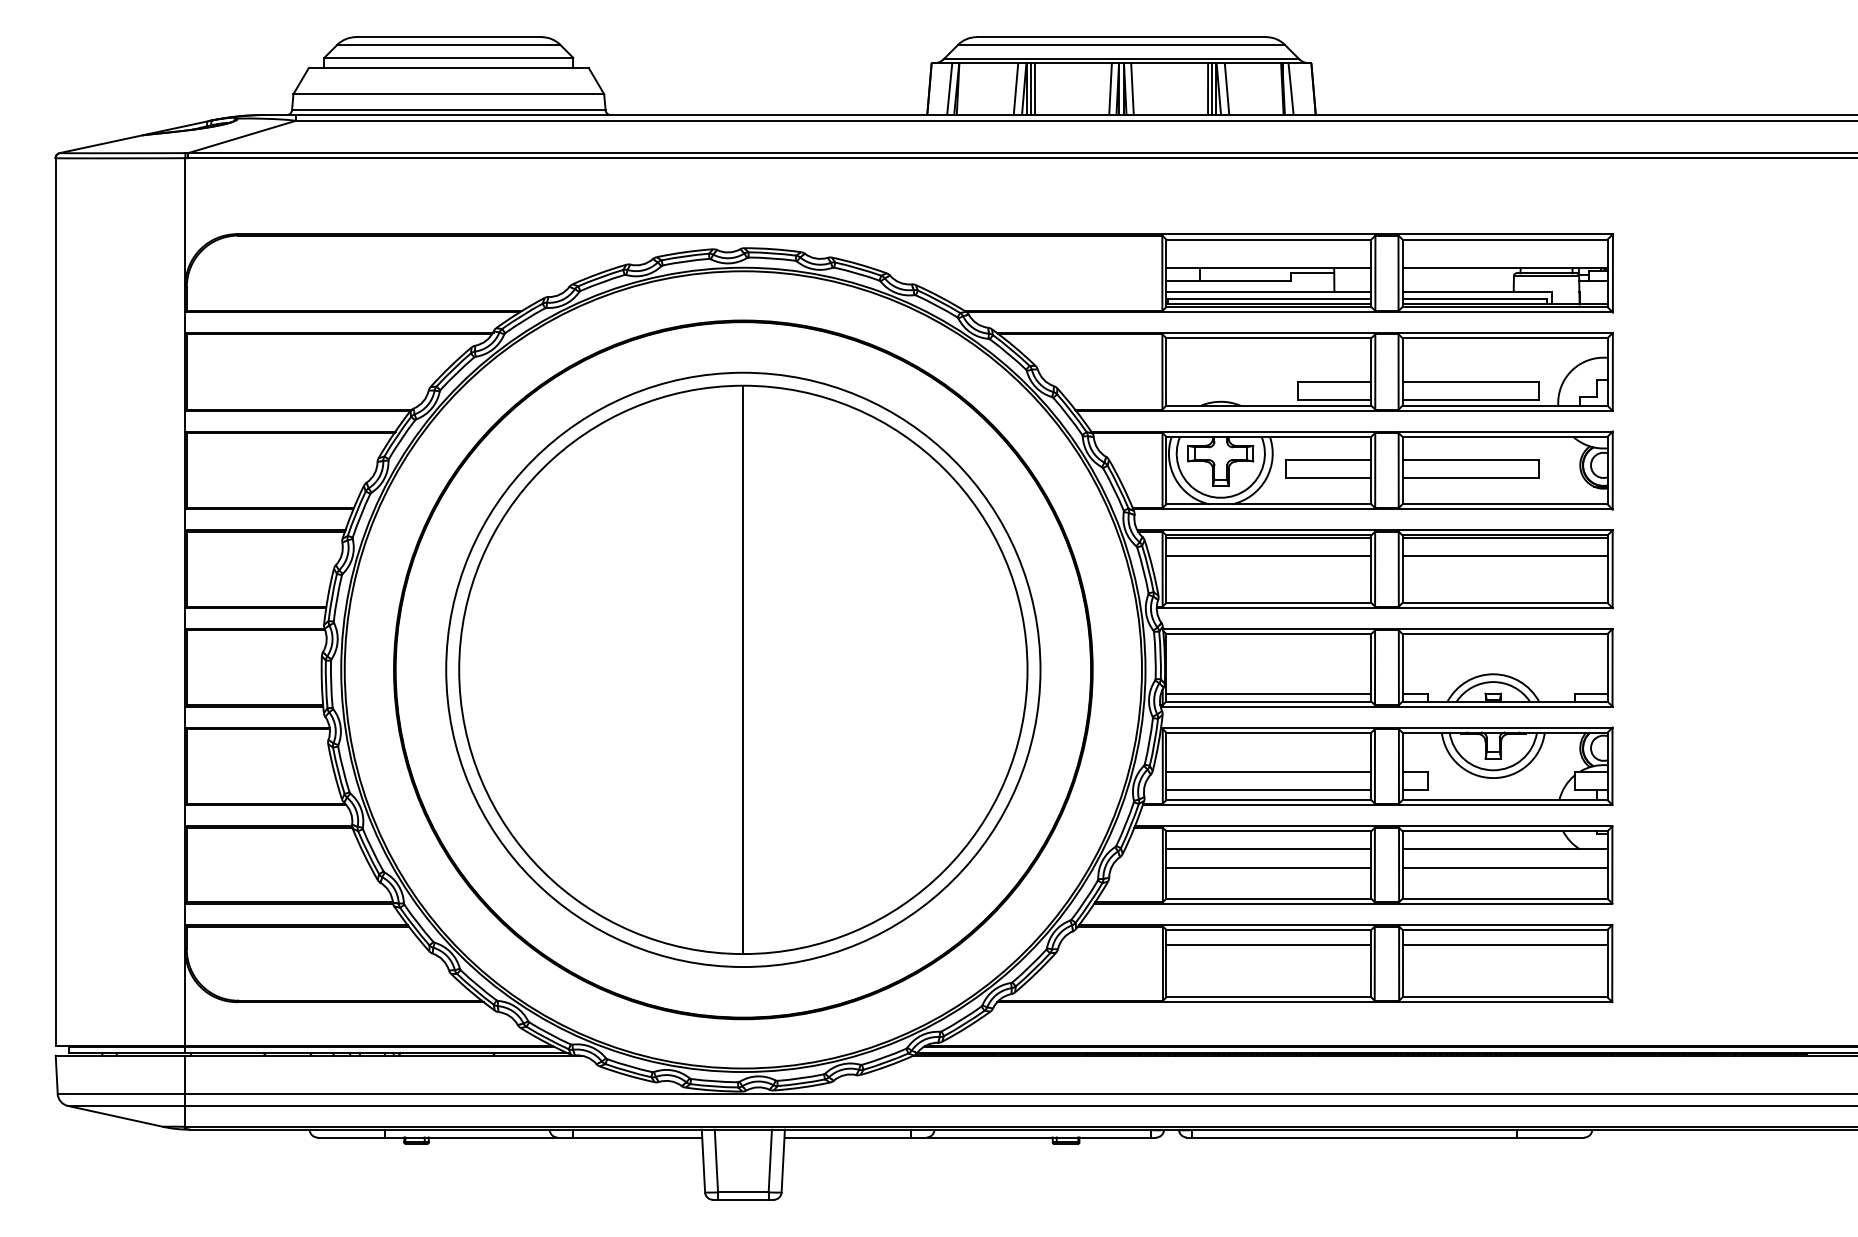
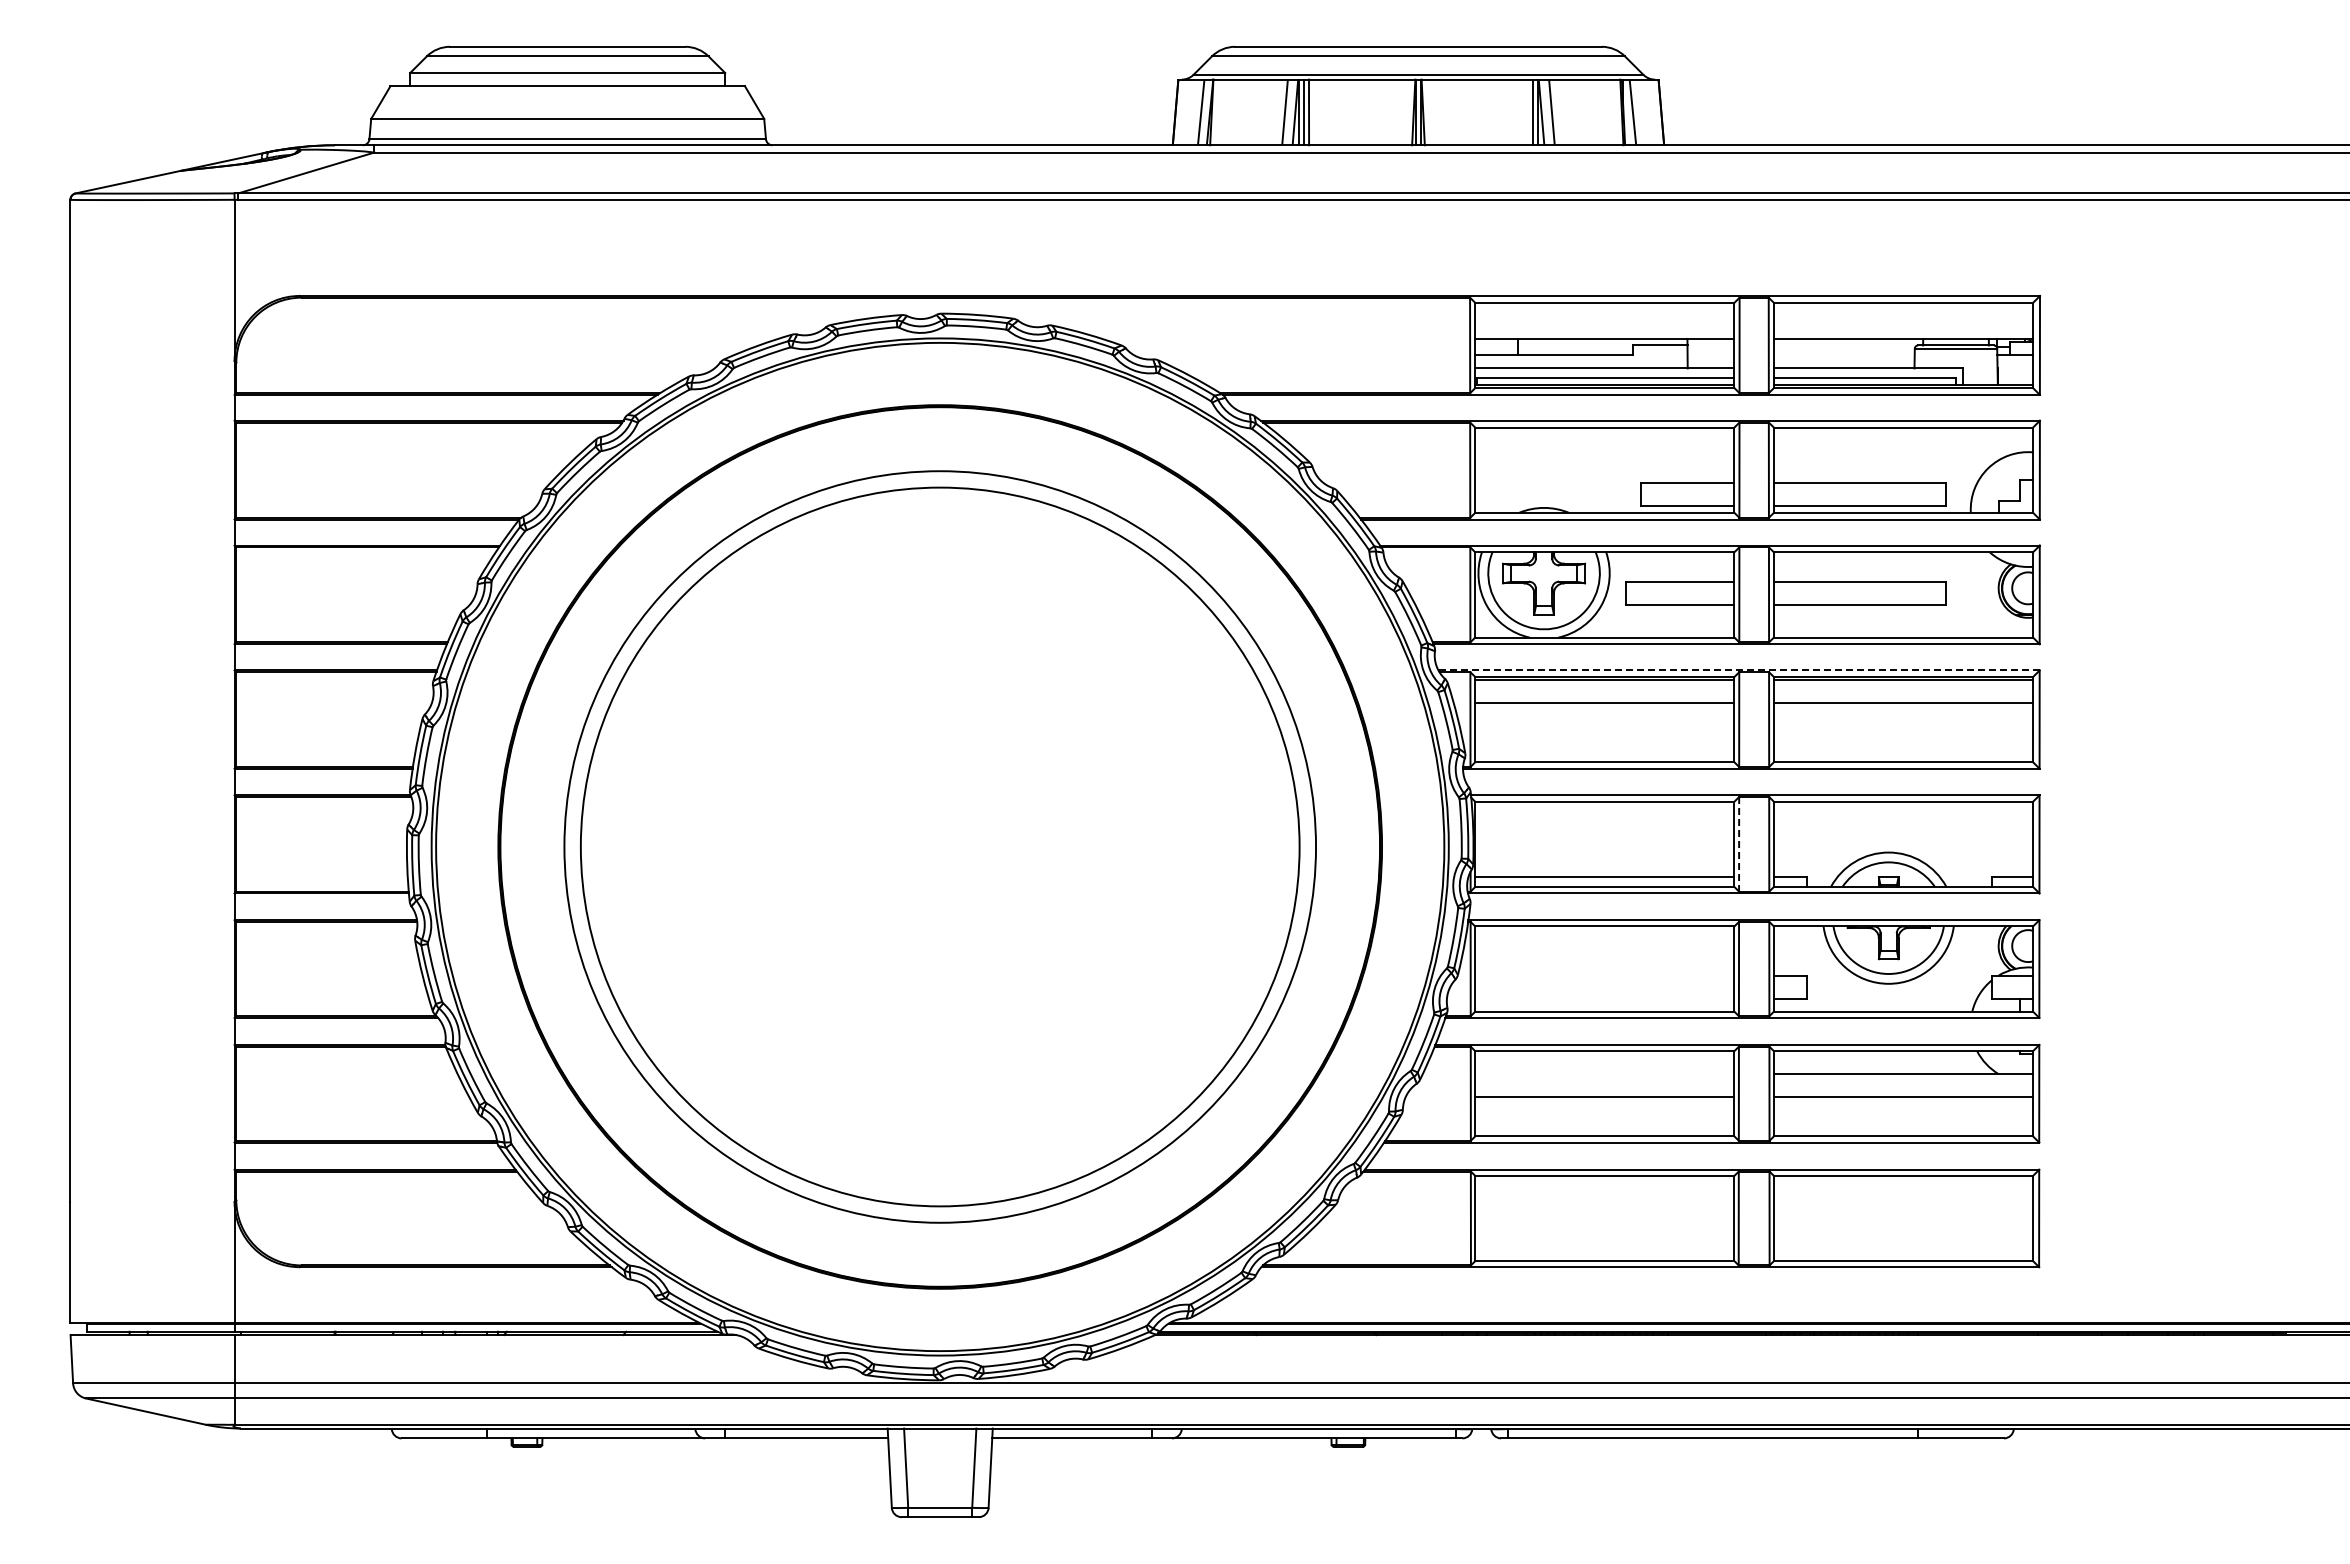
line: (1110, 89) -> (1404, 112), removed
line: (1132, 89) -> (1432, 112), removed
line: (1207, 89) -> (1527, 112), removed
line: (1374, 530) -> (1738, 670), solid -> dashed
line: (1375, 667) -> (1739, 844), solid -> dashed
line: (743, 669) -> (940, 846), removed
line: (1268, 771) -> (1604, 975), removed
line: (1268, 789) -> (1604, 998), removed
line: (1268, 849) -> (1604, 1074), removed
line: (1268, 945) -> (1604, 1195), removed
line: (1505, 945) -> (1903, 1195), removed

